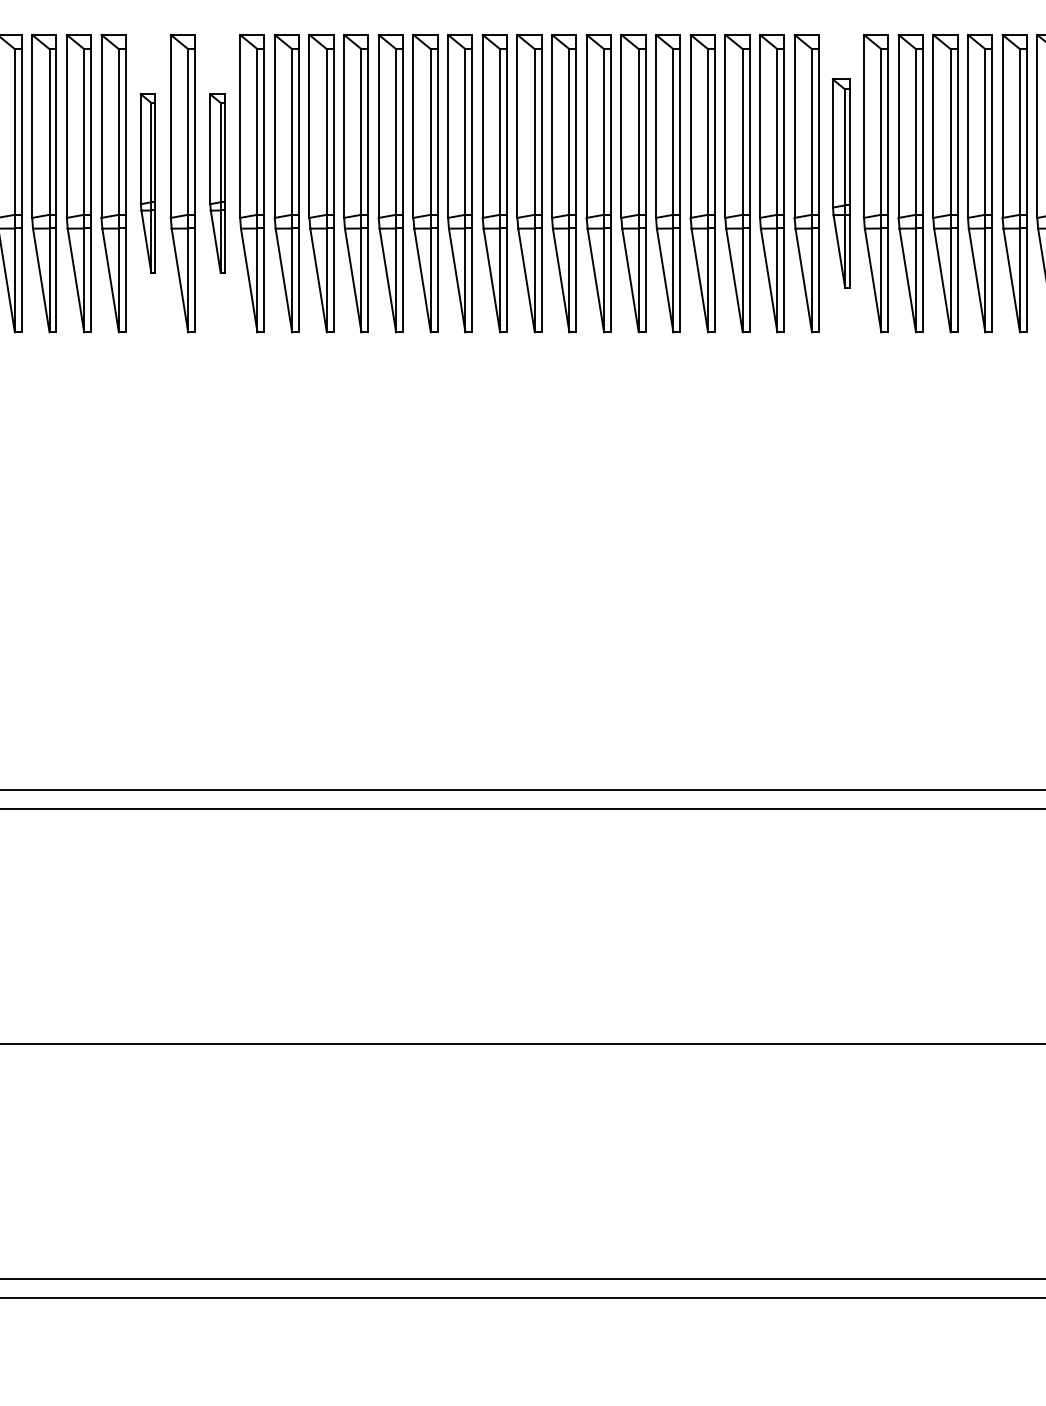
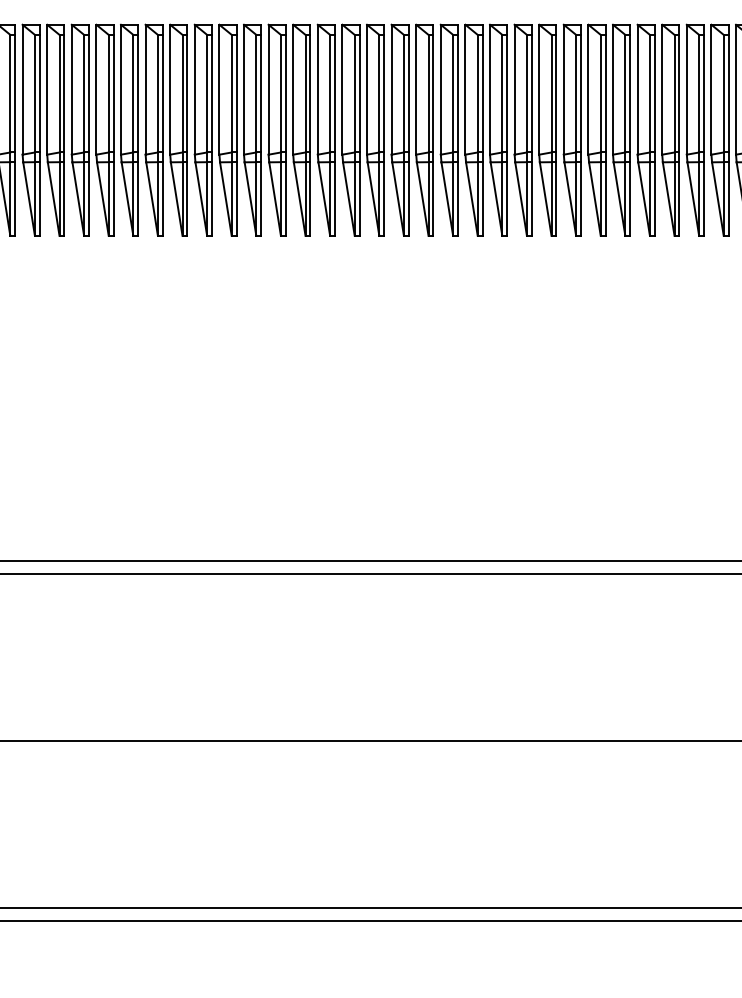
part: (147, 183) -> (104, 130), size x1.67
part: (217, 183) -> (154, 130), size x1.67
part: (841, 183) -> (597, 130), size x1.43

